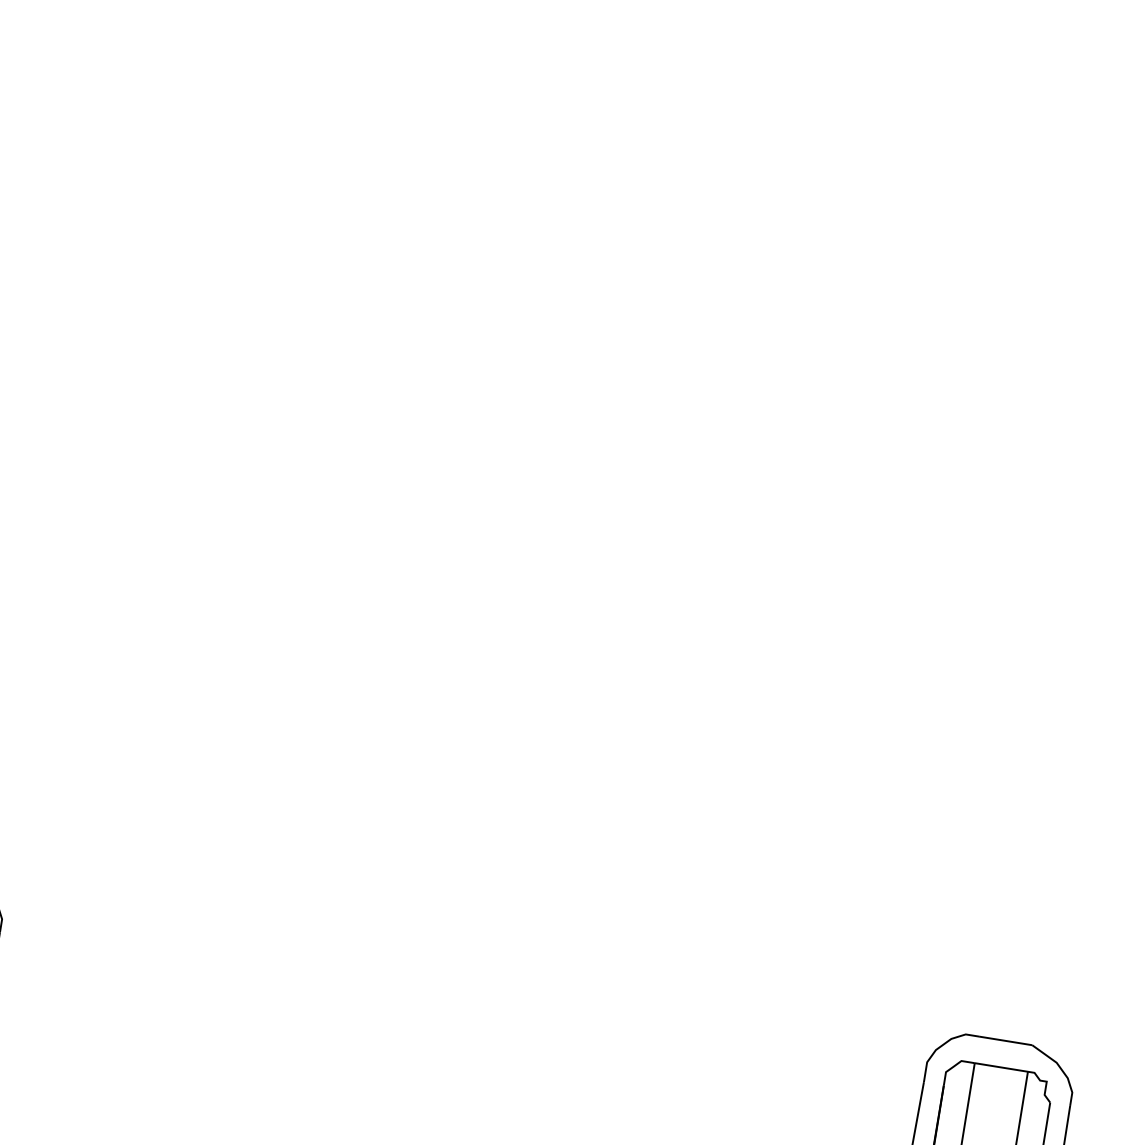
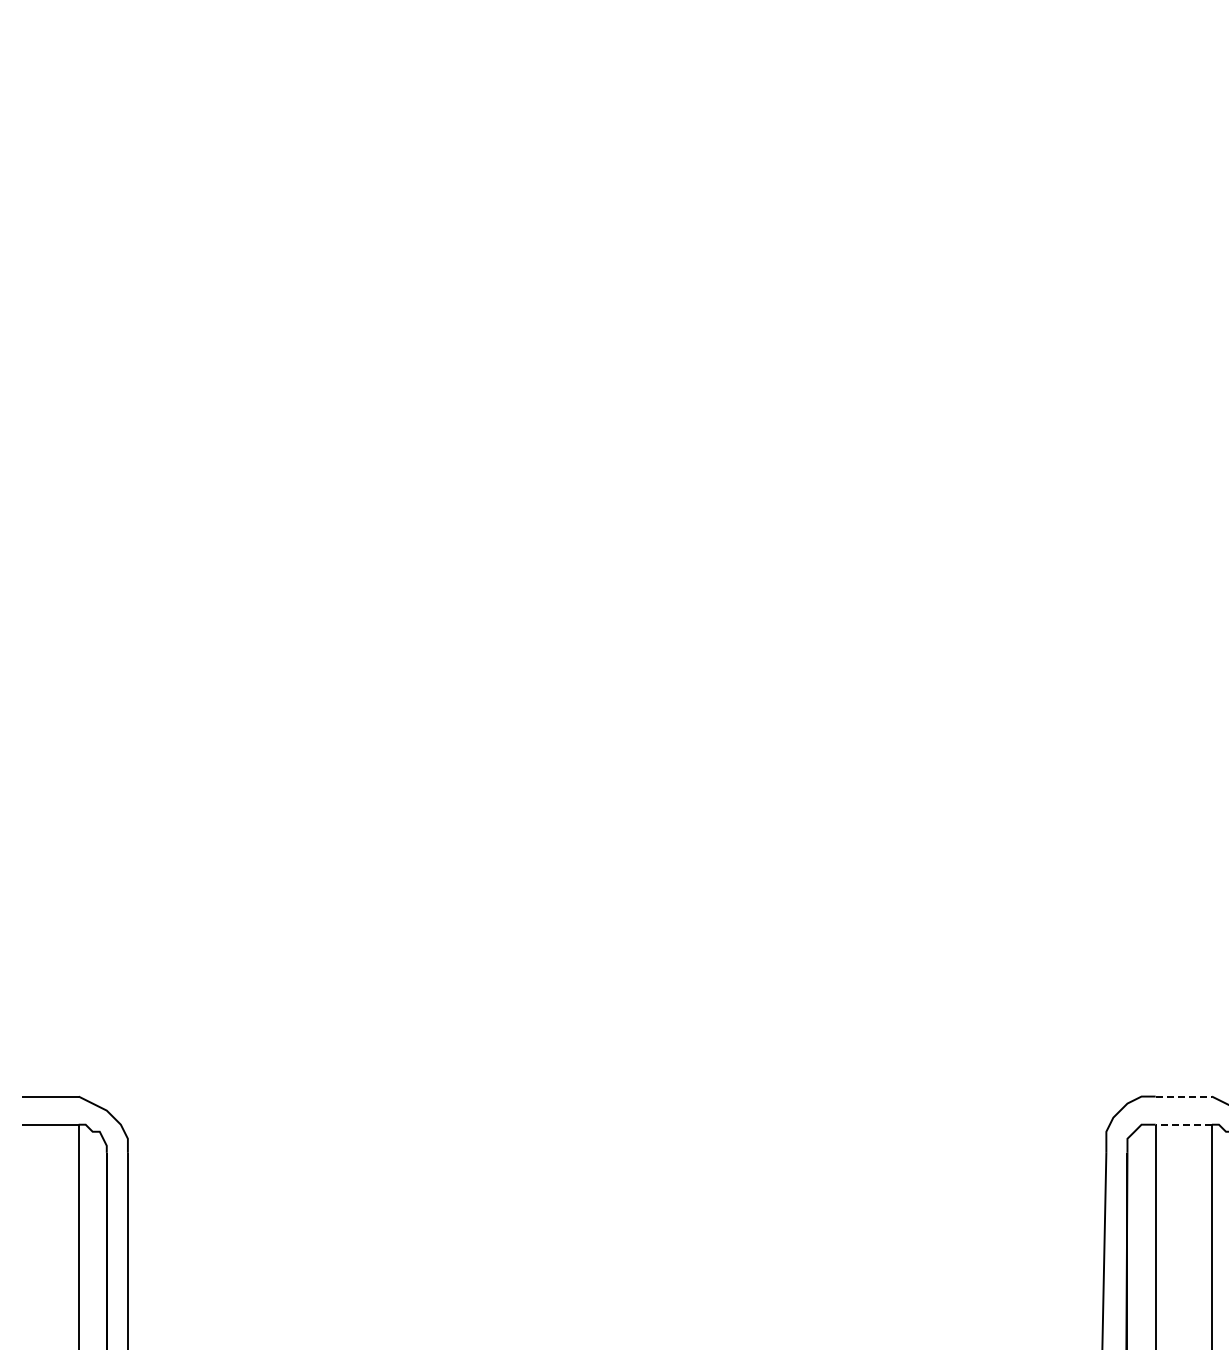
line: (1006, 1040) -> (1184, 1096), solid -> dashed
line: (1001, 1067) -> (1183, 1124), solid -> dashed

